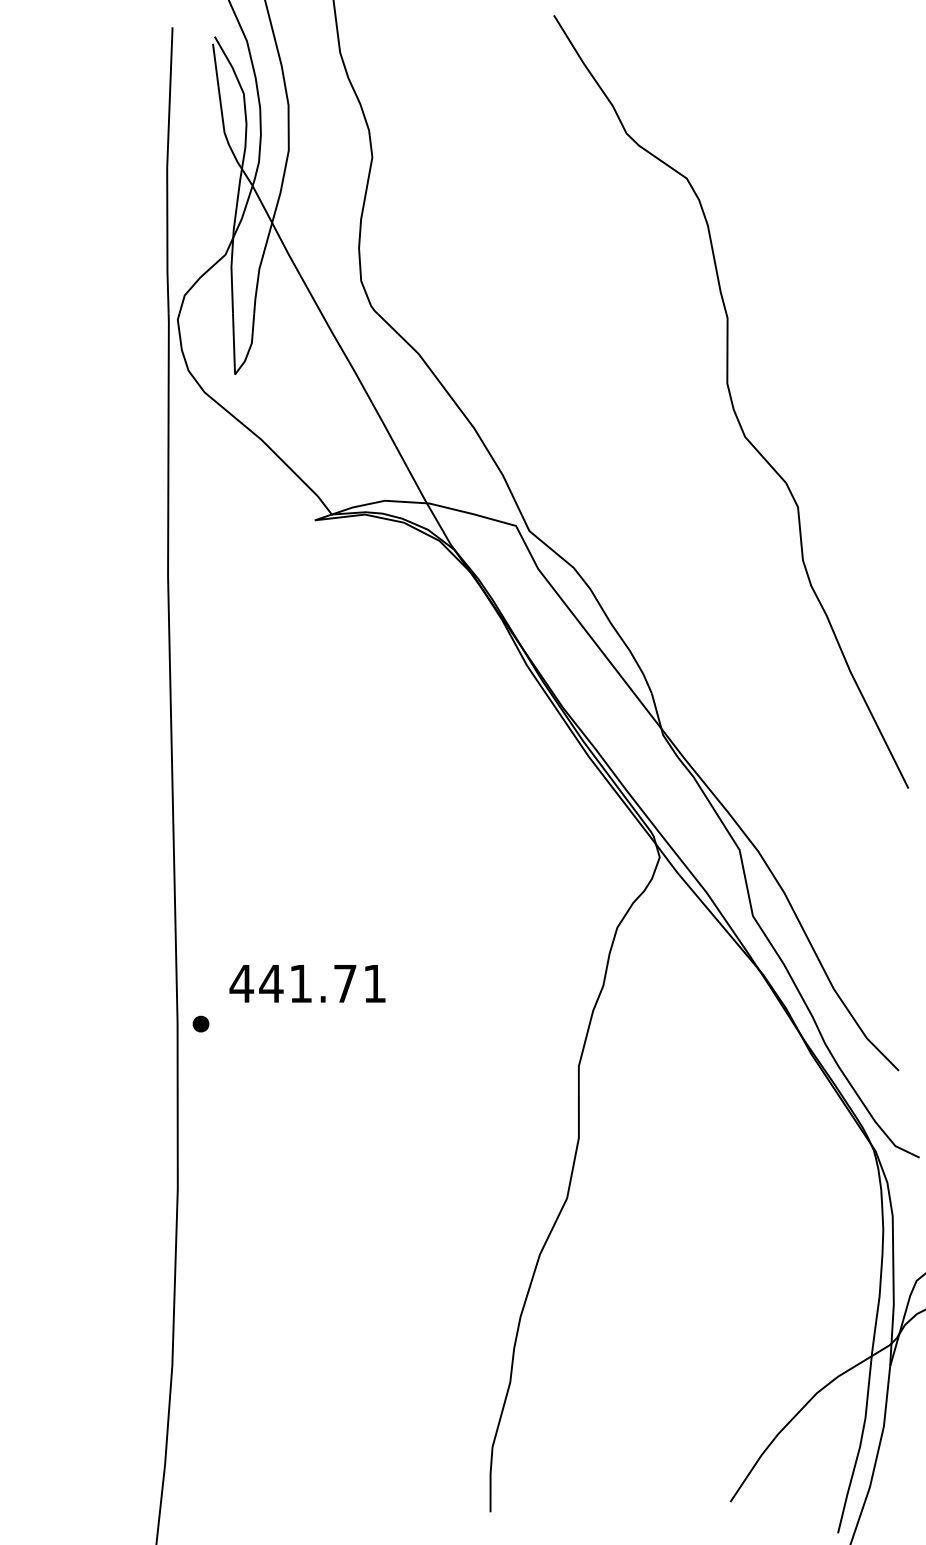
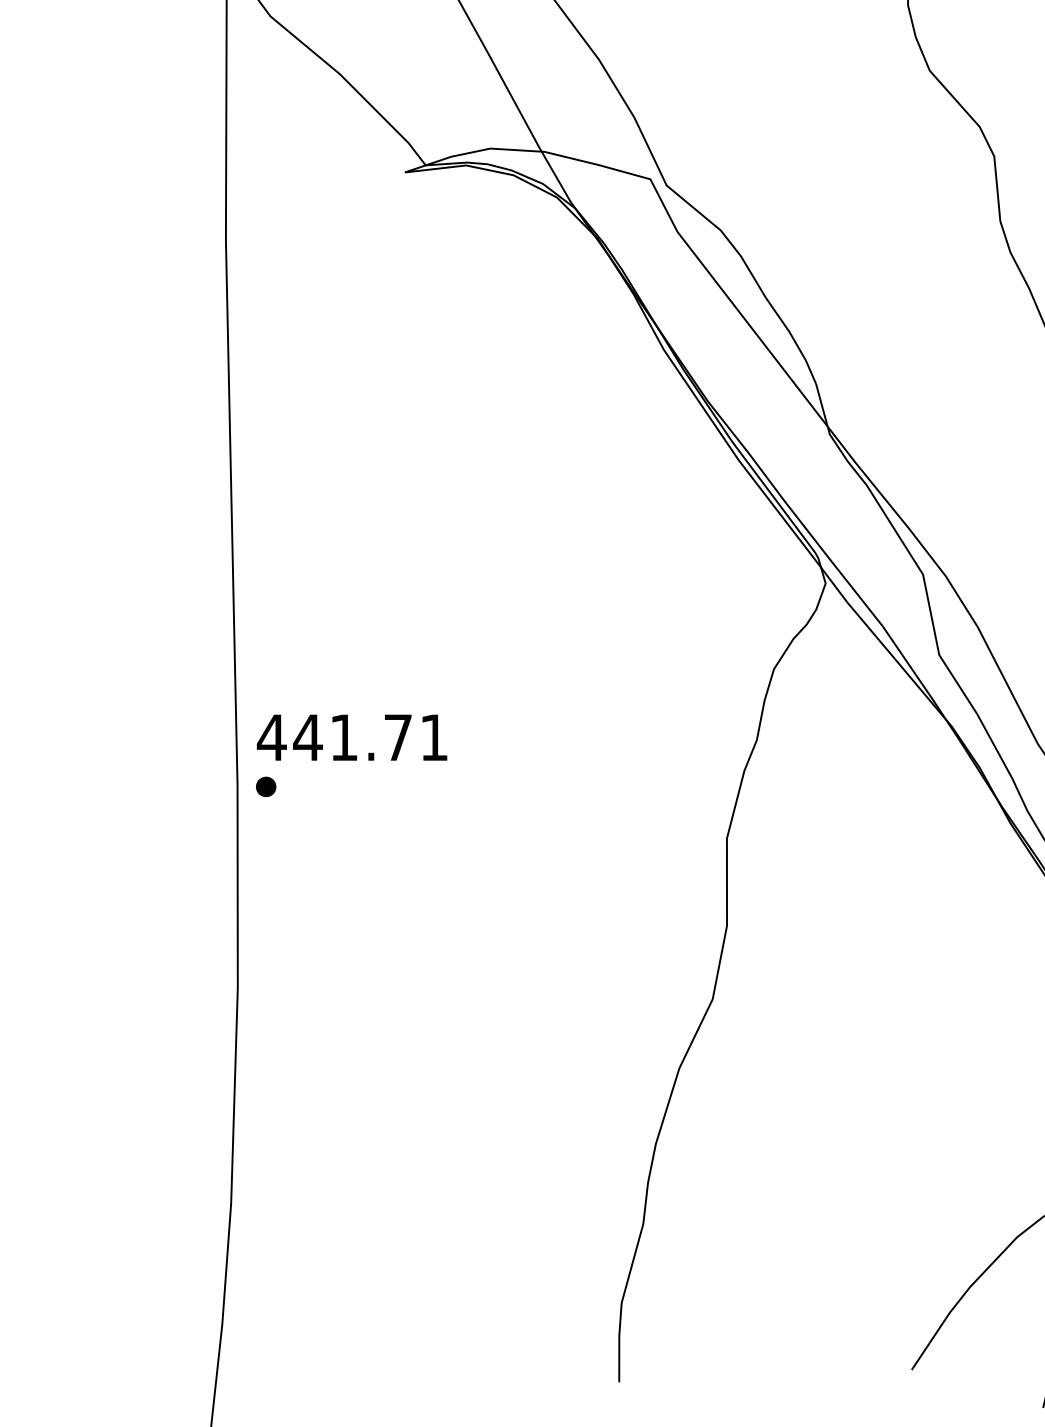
text: (307, 983) -> (352, 737), moved

